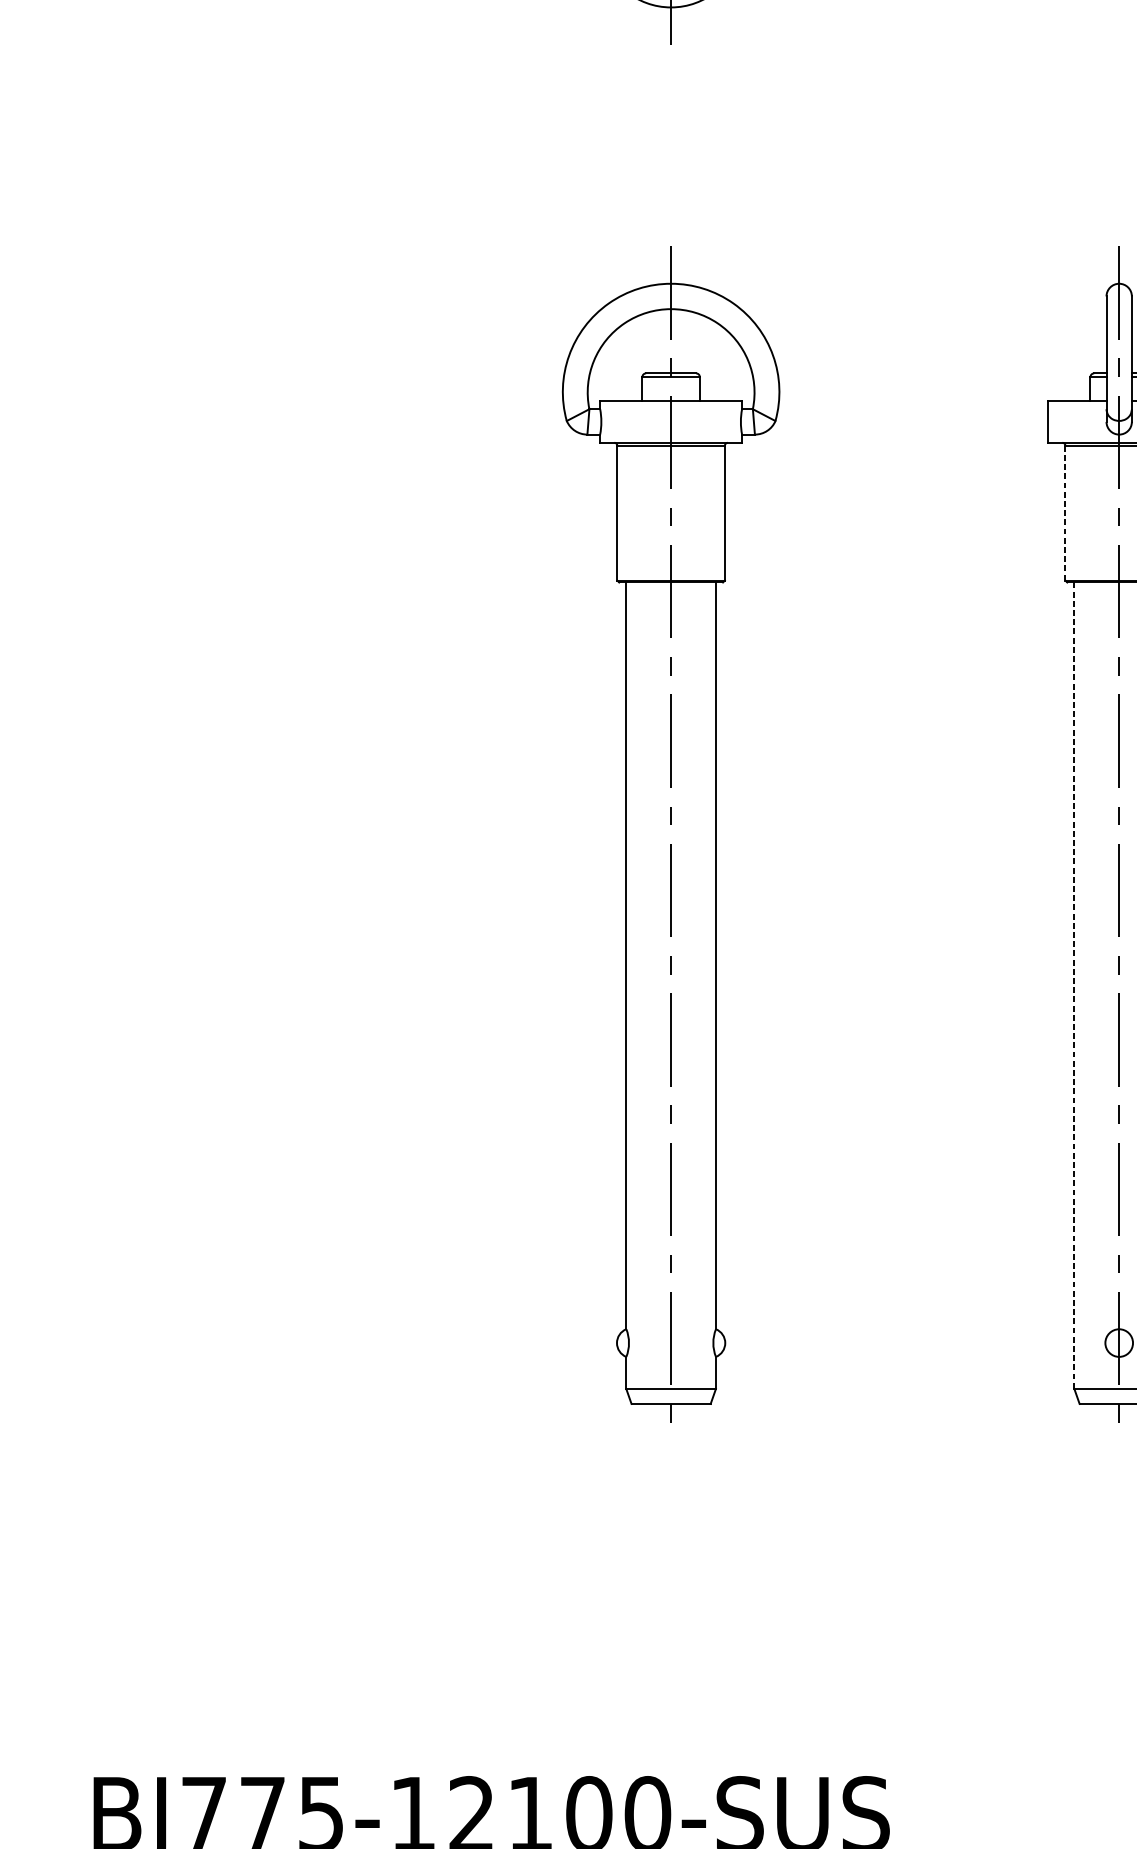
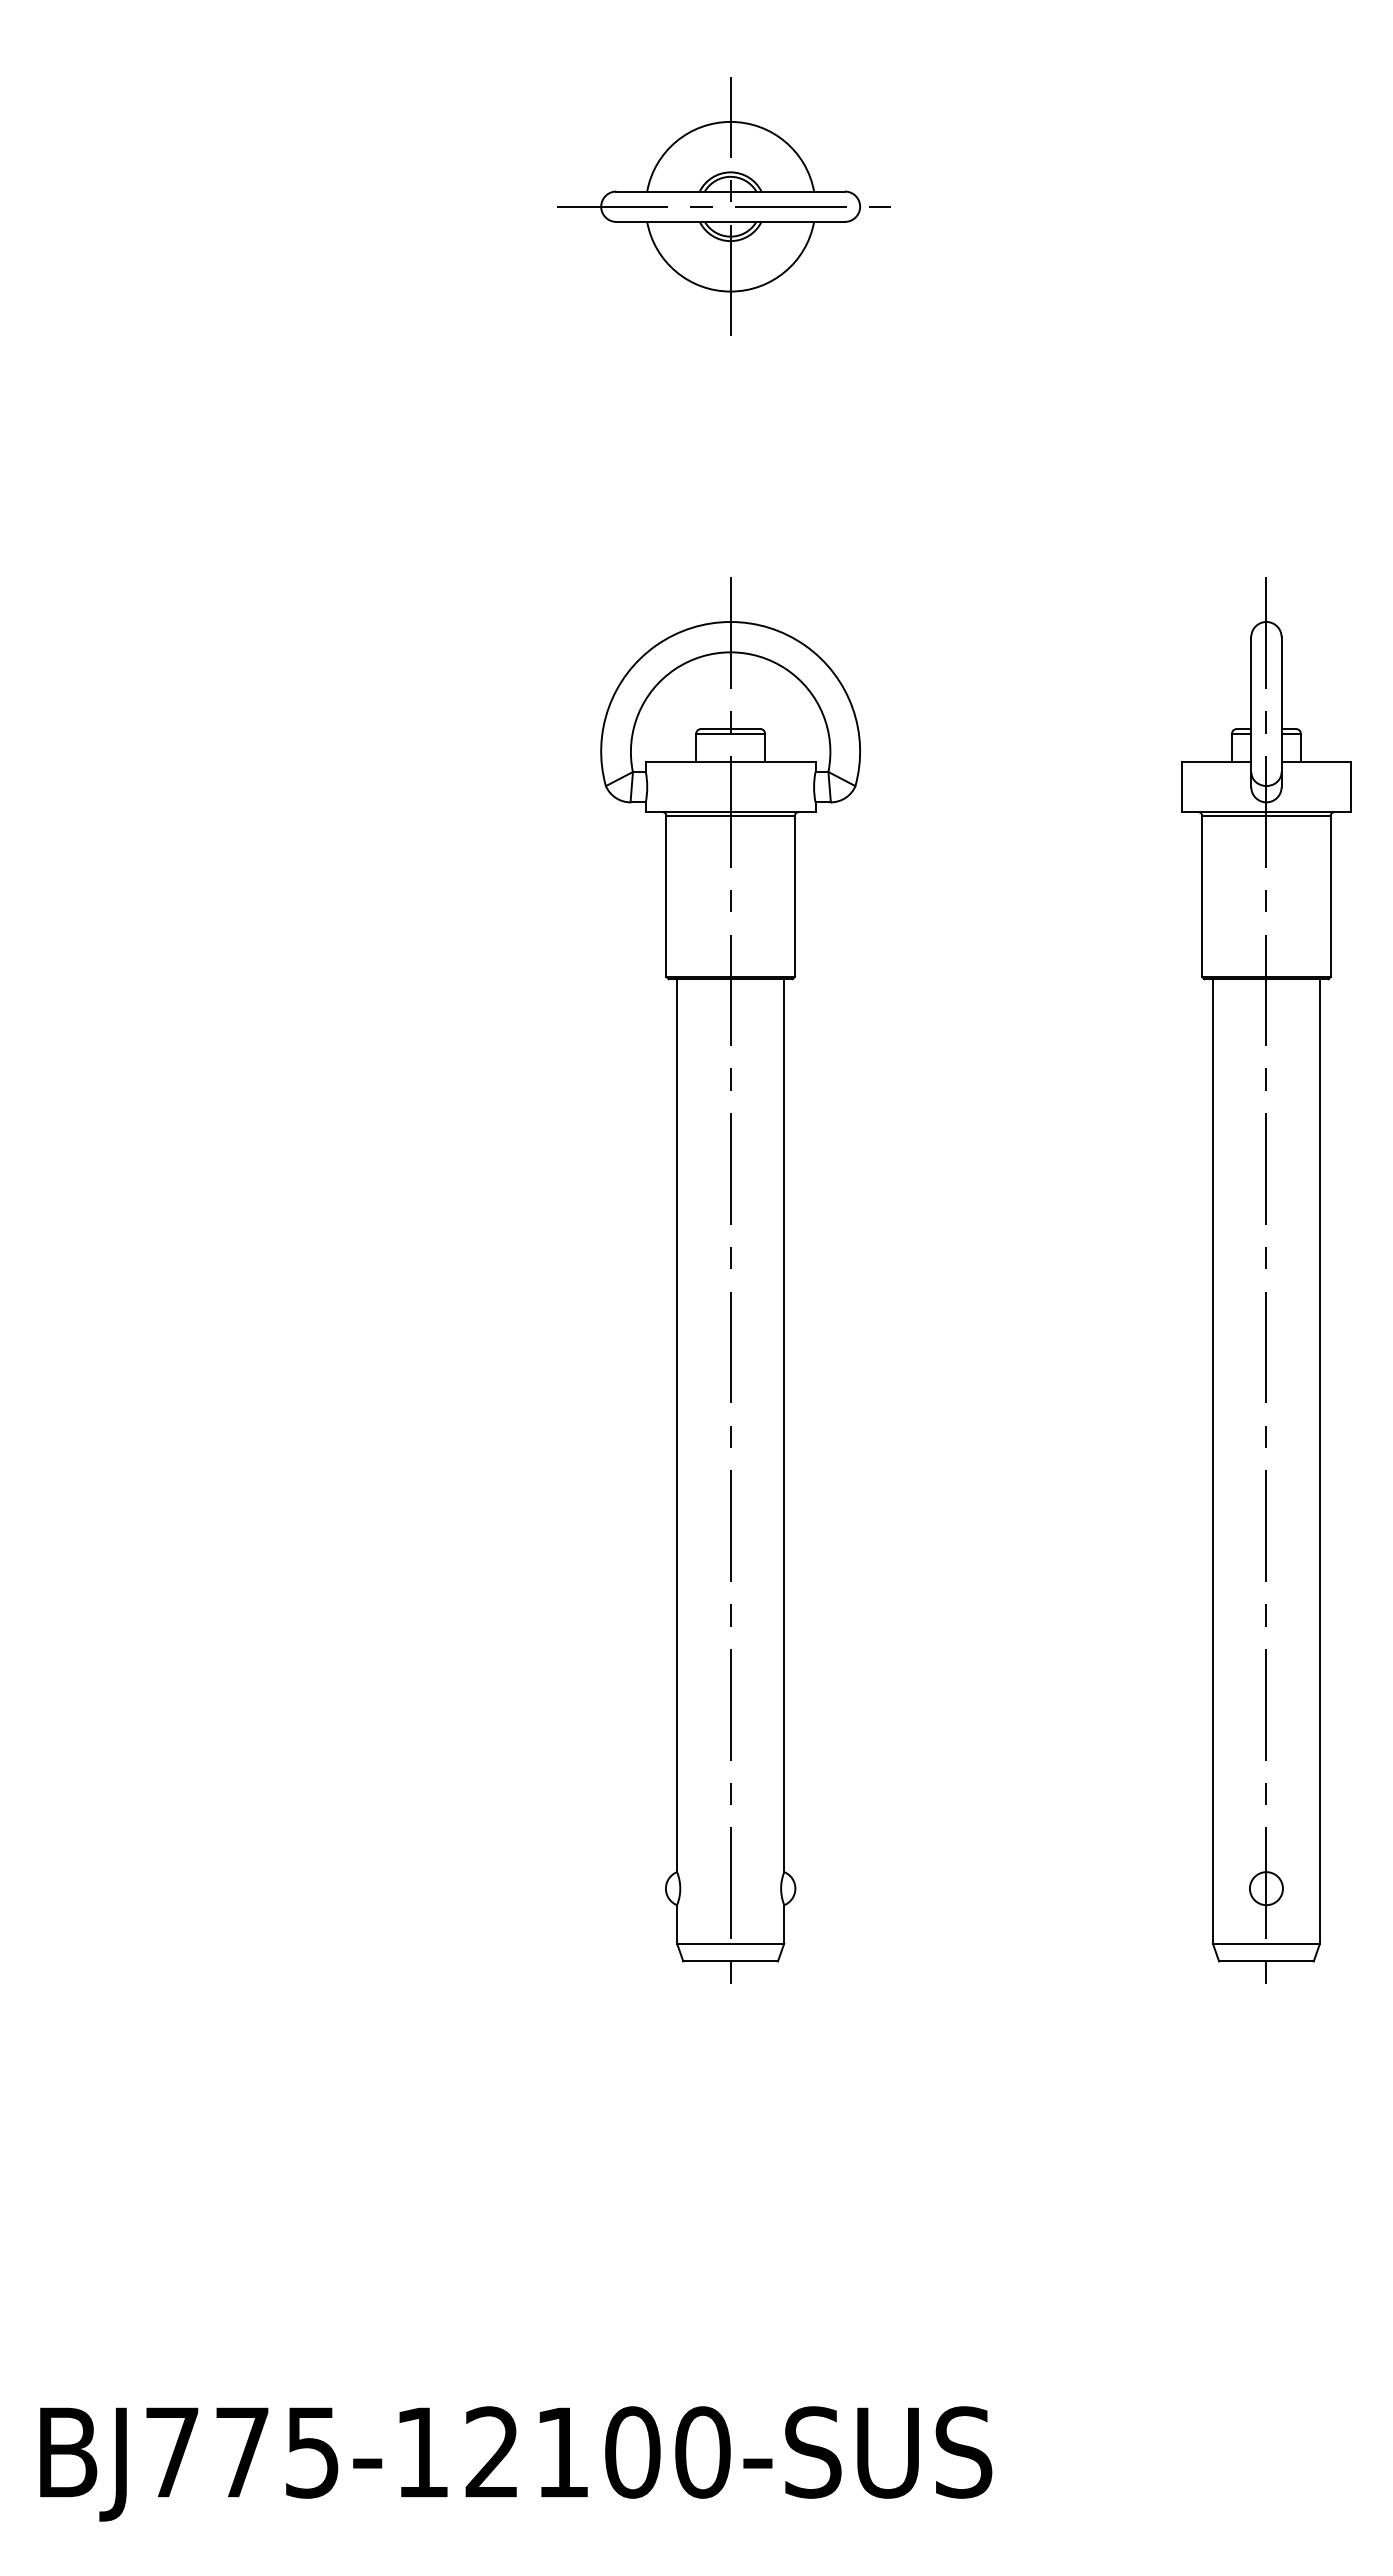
line: (1065, 513) -> (1202, 896), dashed -> solid
line: (1074, 985) -> (1212, 1461), dashed -> solid

